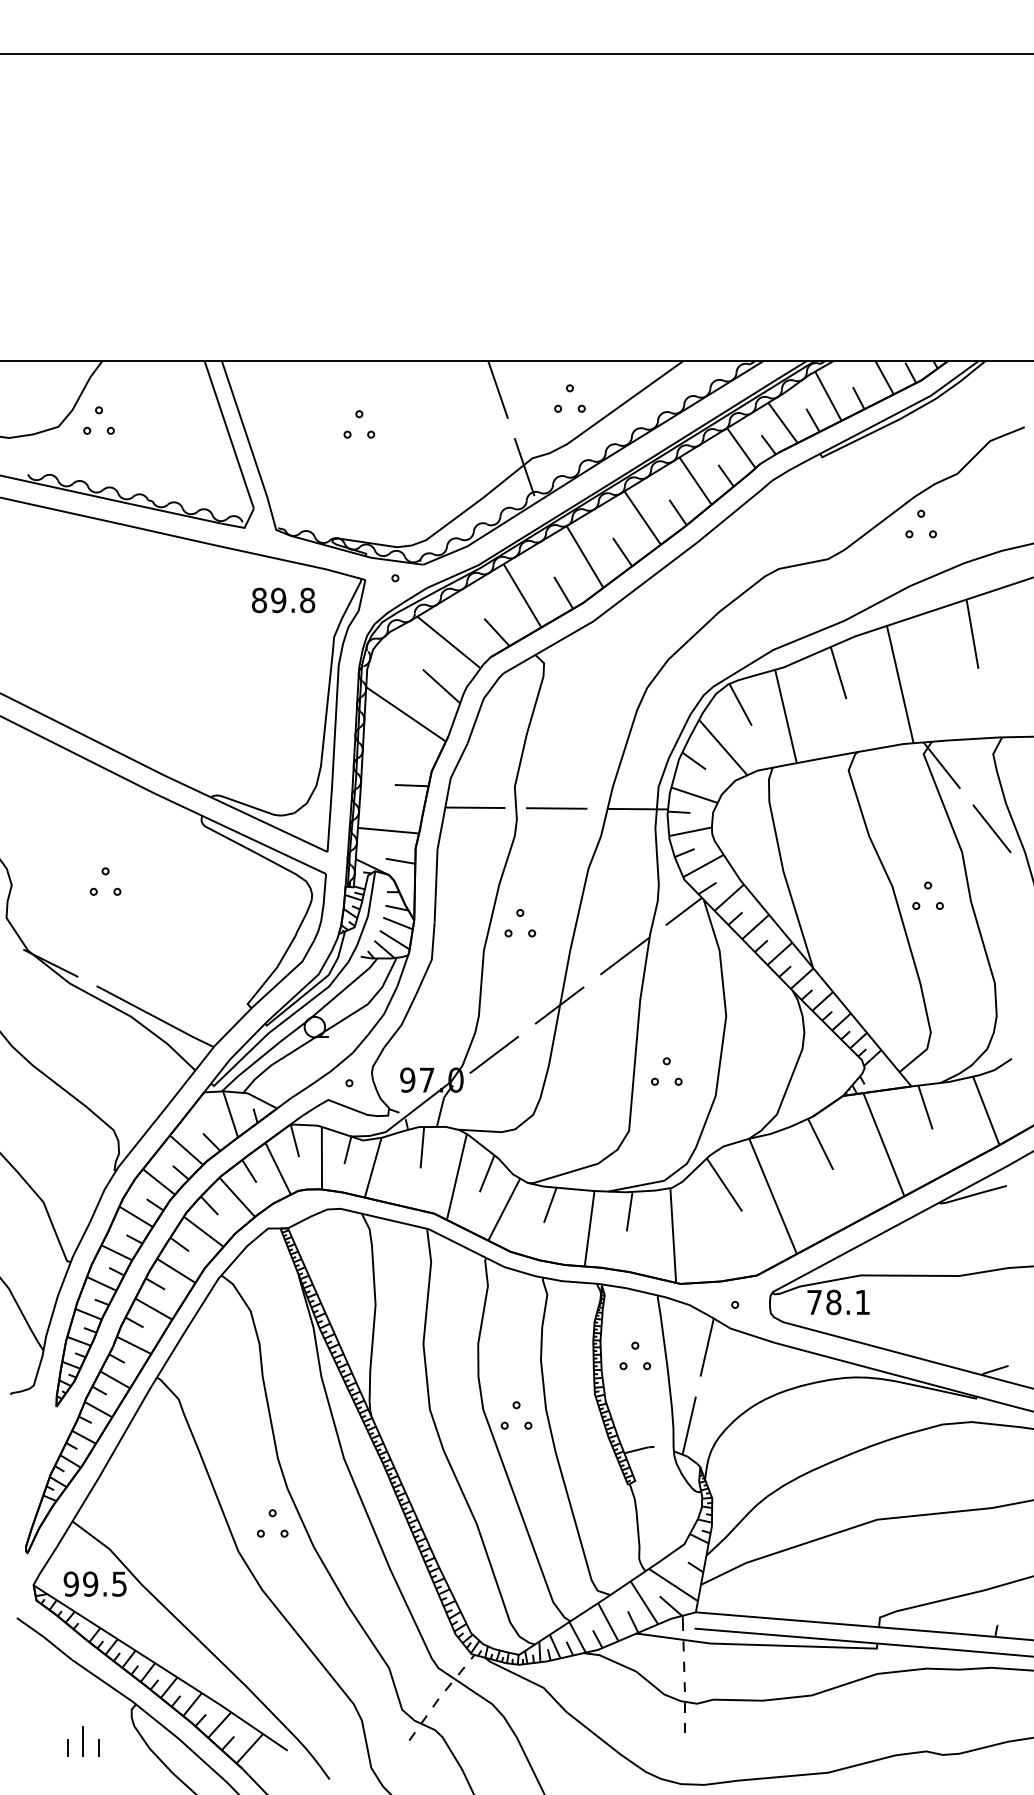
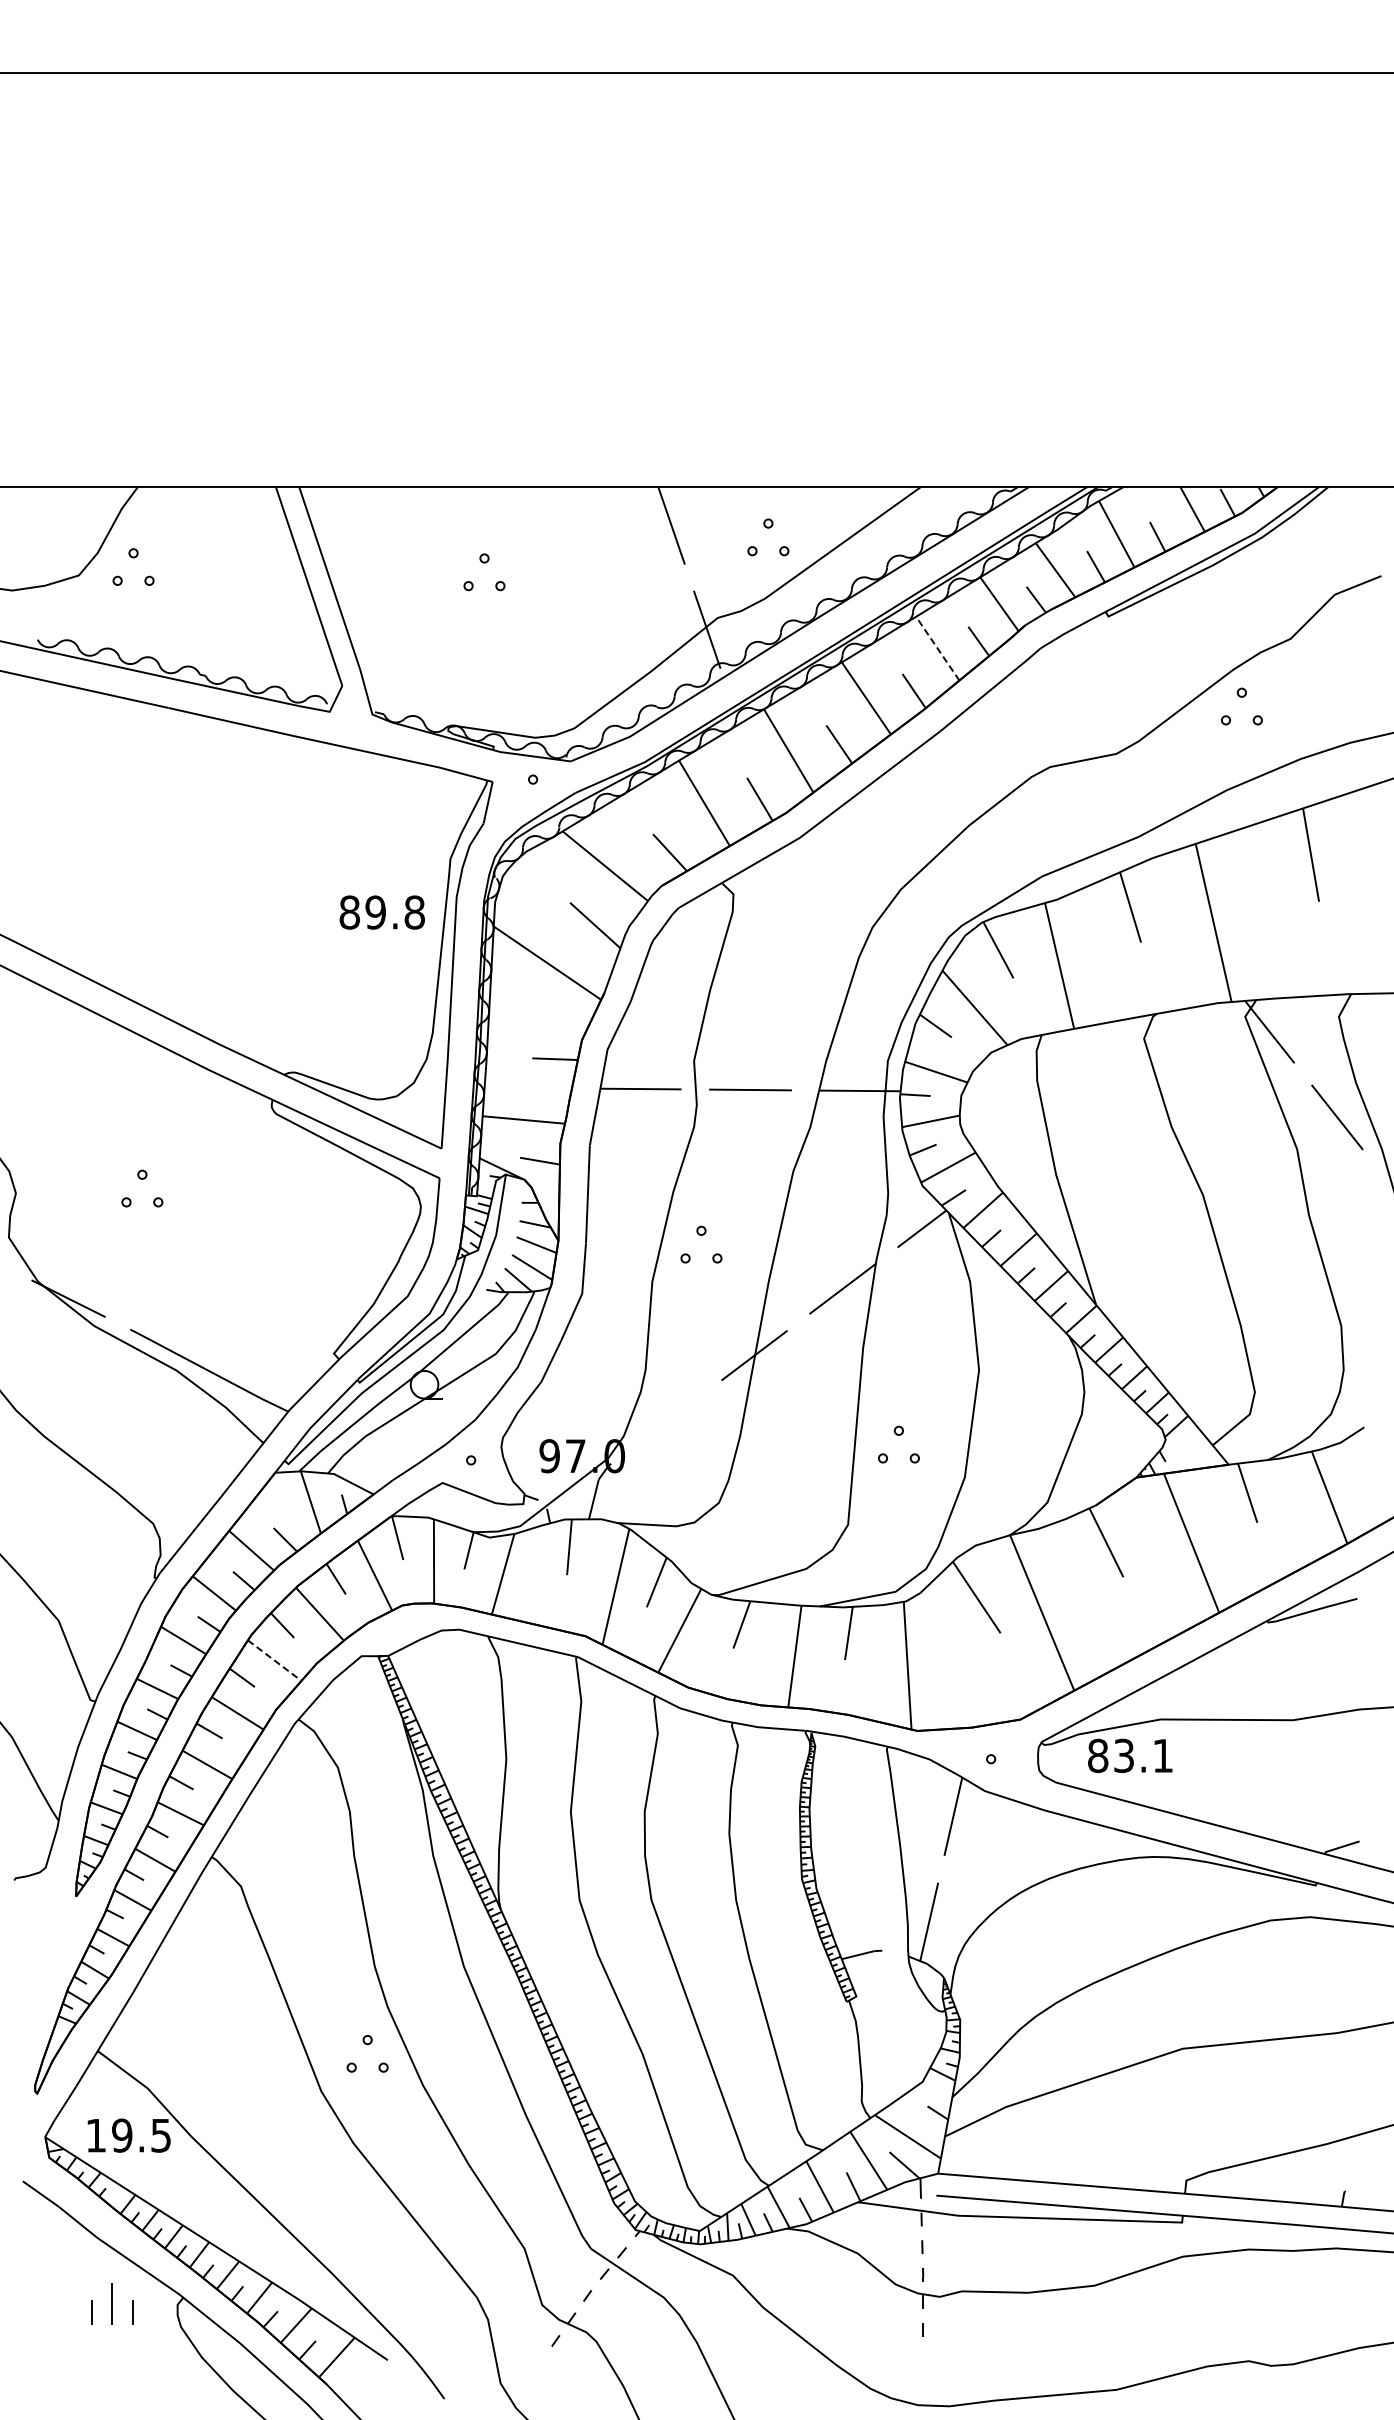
line: (695, 480) -> (937, 648), solid -> dashed
text: (282, 600) -> (381, 912), moved
part: (928, 888) -> (1251, 1198), removed
line: (494, 1054) -> (666, 1421), removed
line: (203, 1231) -> (274, 1660), solid -> dashed
text: (824, 1302) -> (1111, 1755), 78.1 -> 83.1
part: (635, 1349) -> (856, 1819), removed
part: (516, 1408) -> (696, 1899), removed
text: (71, 1584) -> (96, 2135), 99.5 -> 19.5
part: (83, 1741) -> (112, 2303), moved

